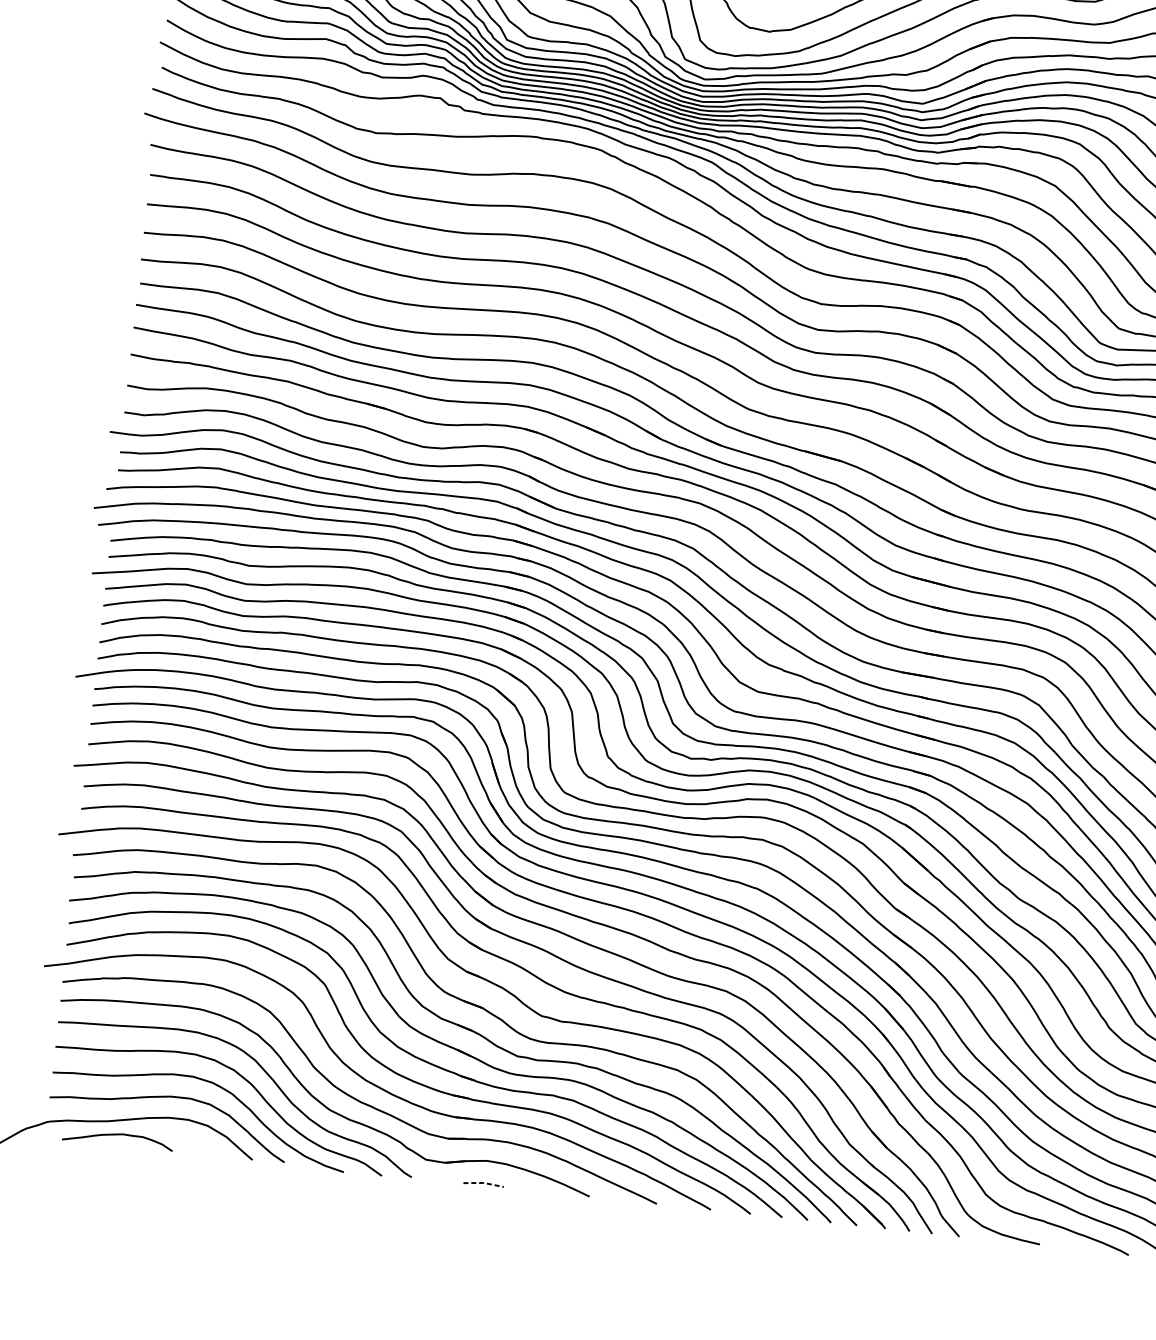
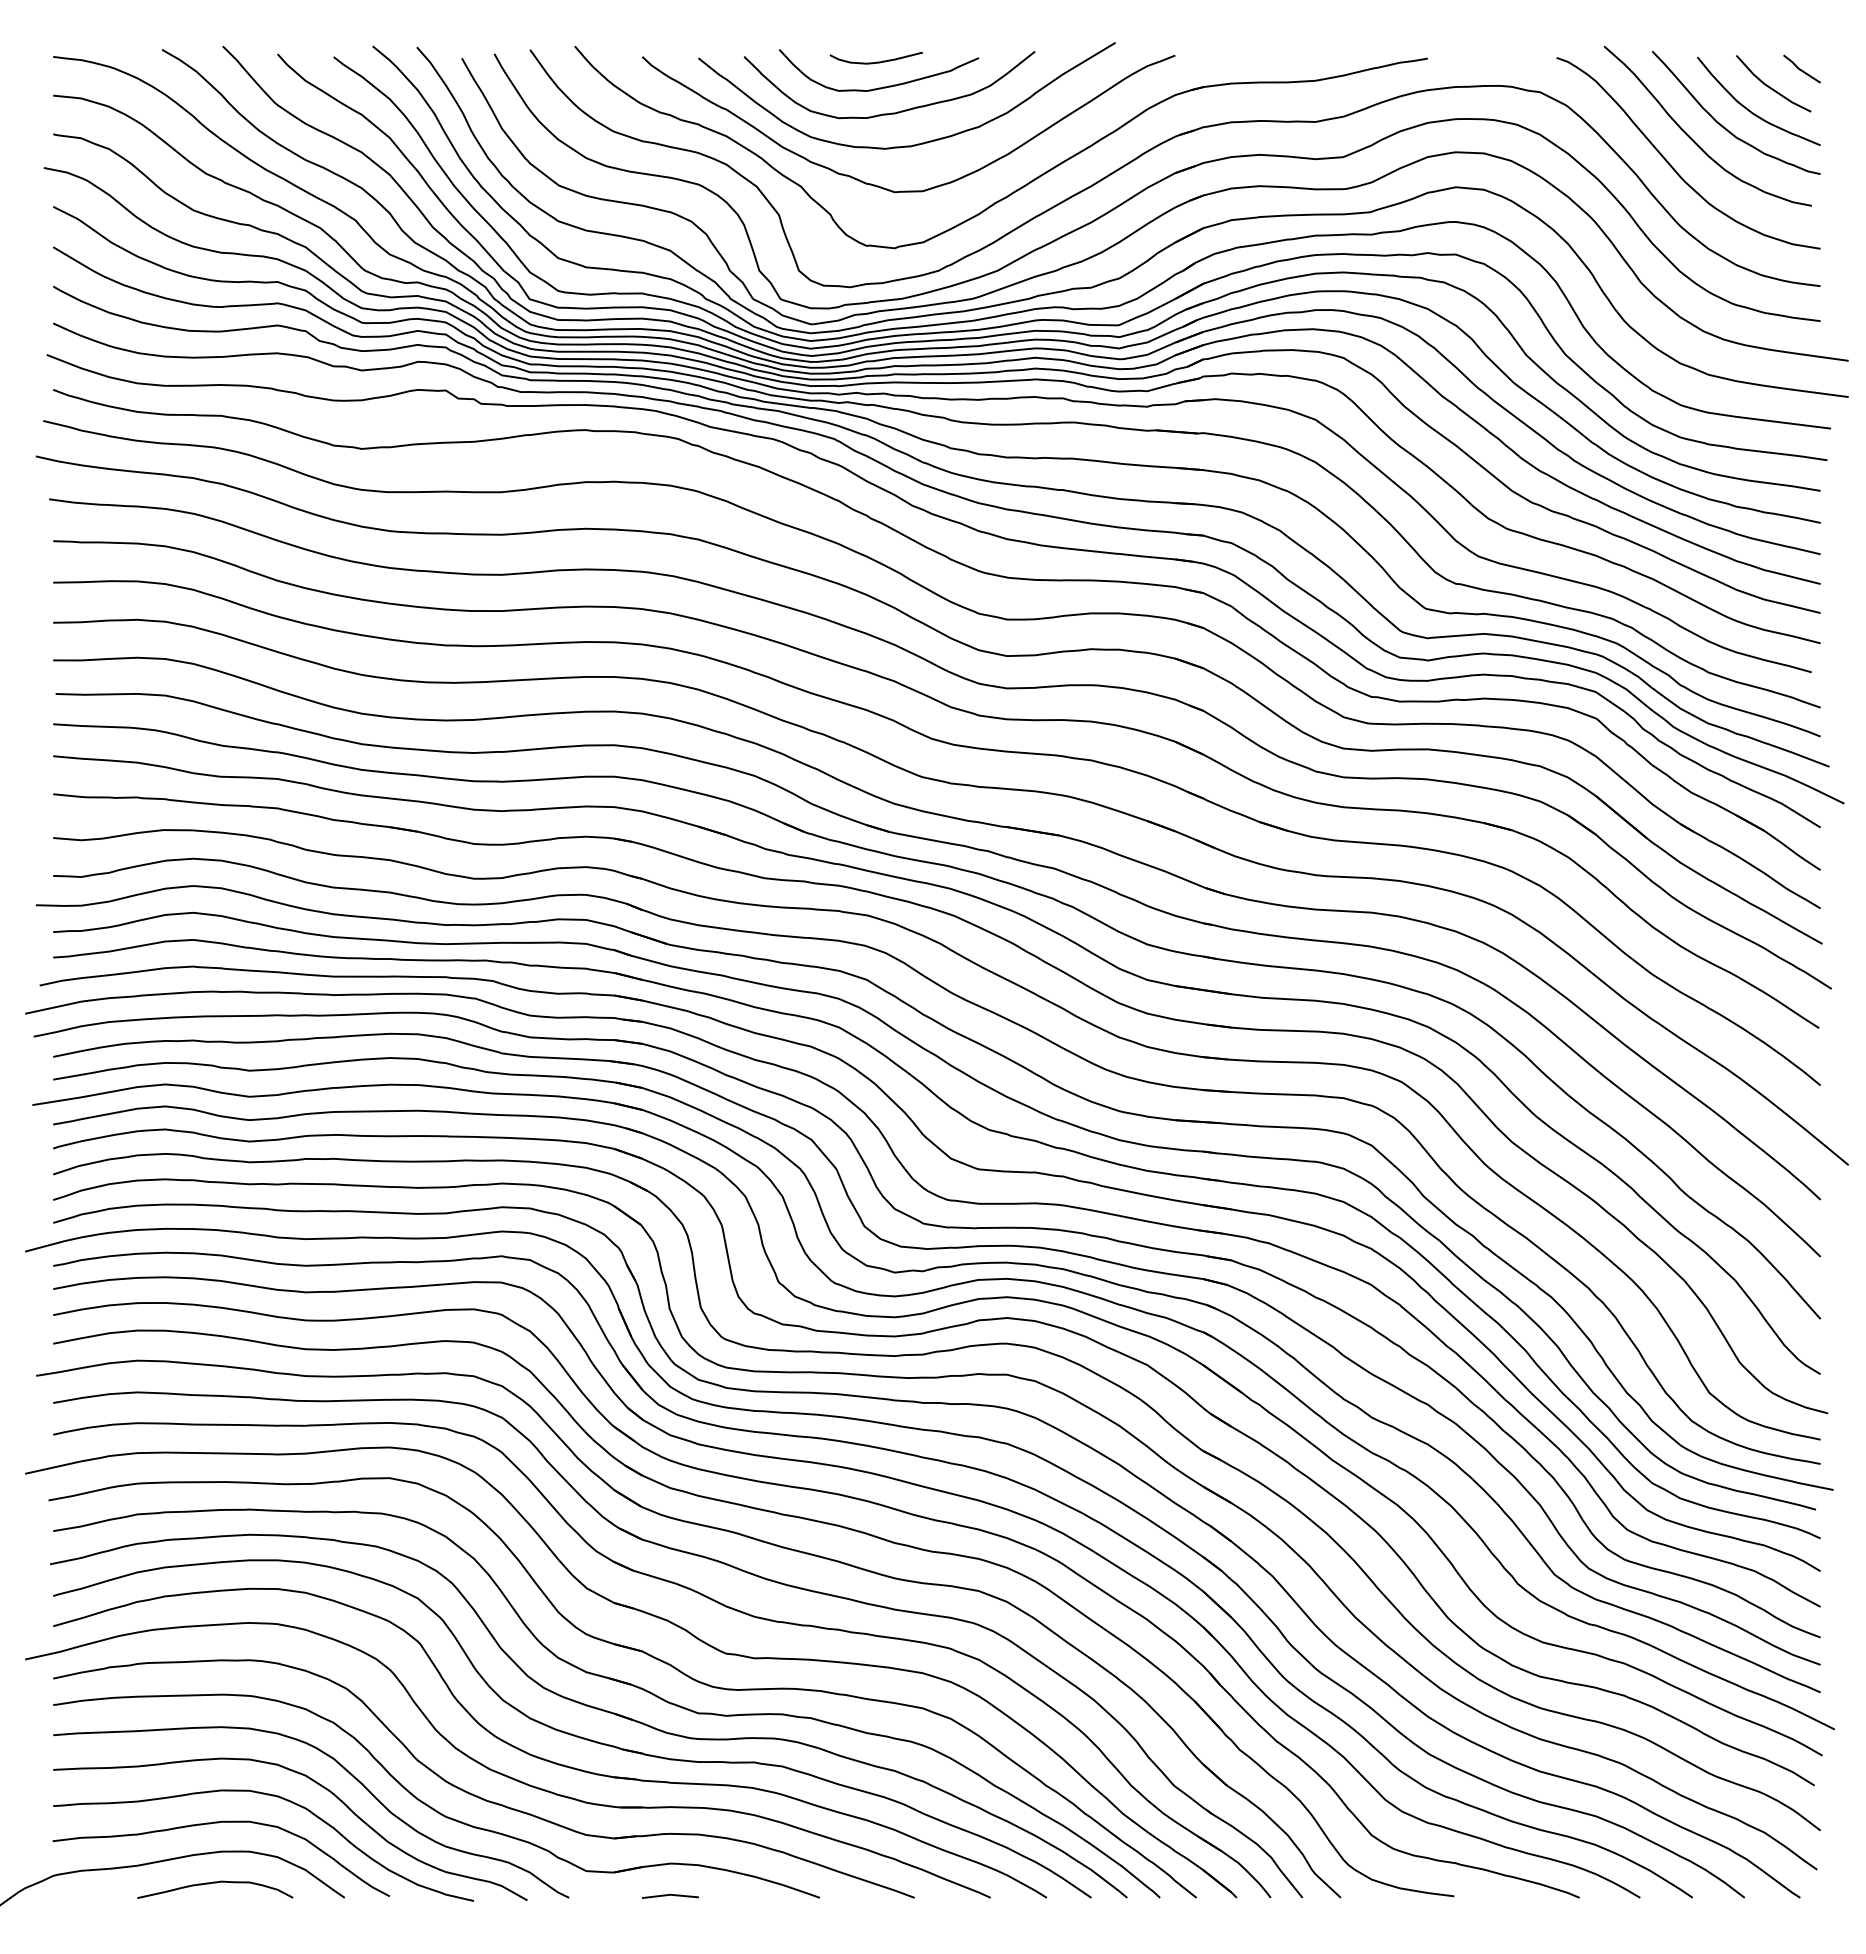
curve: (118, 1135) -> (215, 1883), moved
line: (483, 1182) -> (670, 1894), dashed -> solid

